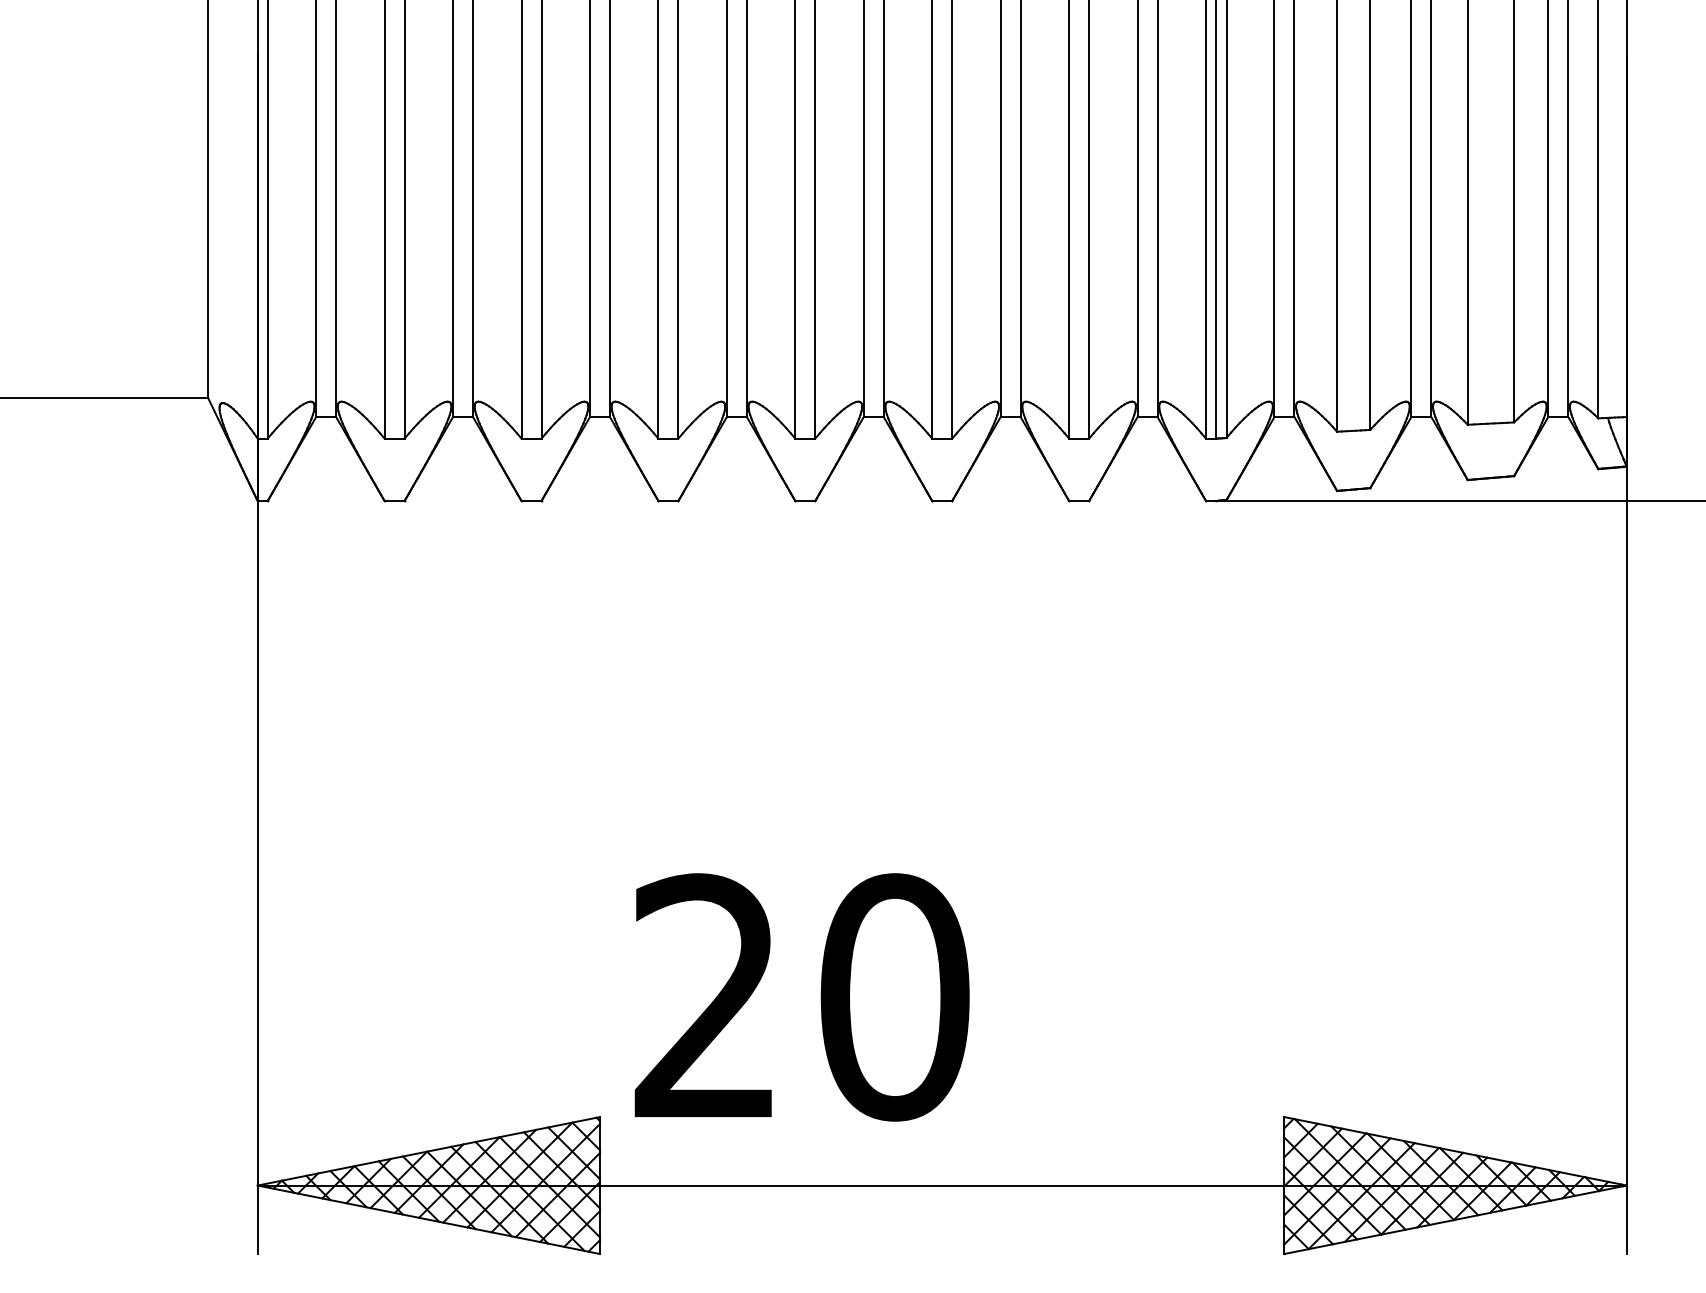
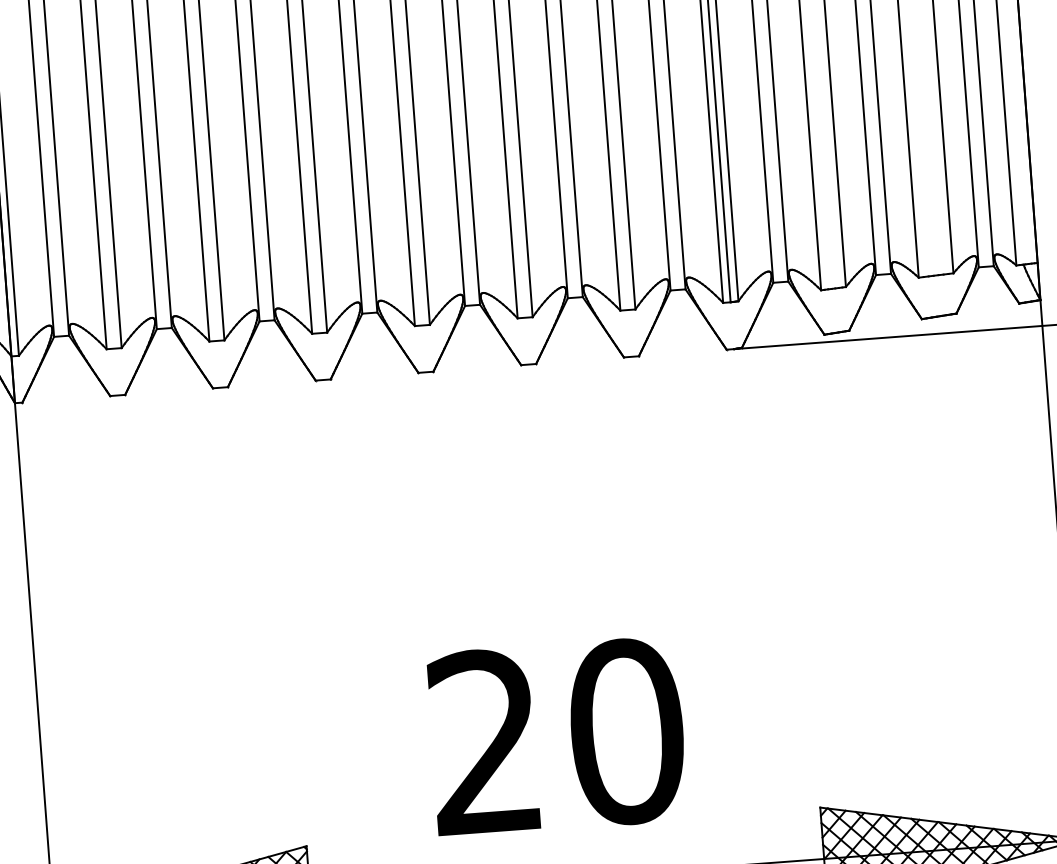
text: (801, 997) -> (556, 737), moved

